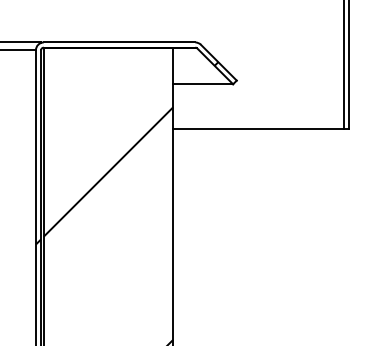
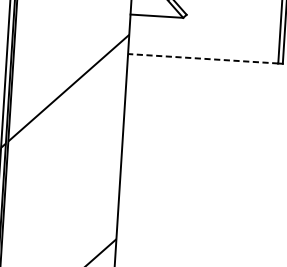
line: (258, 129) -> (203, 59), solid -> dashed

